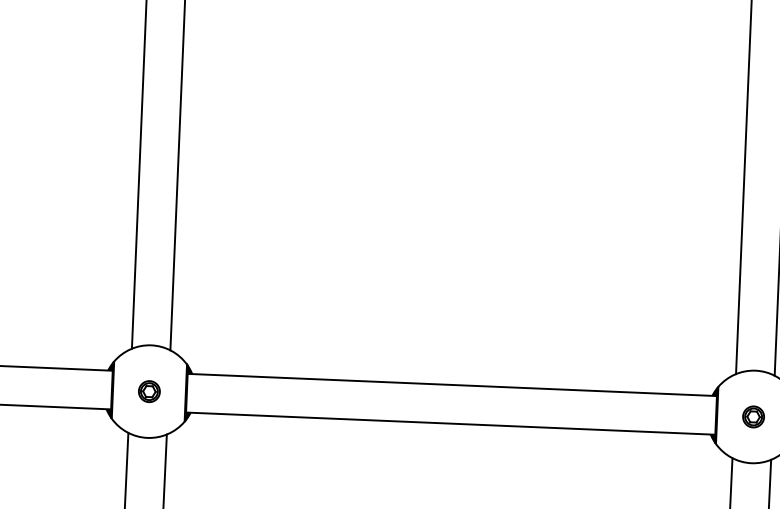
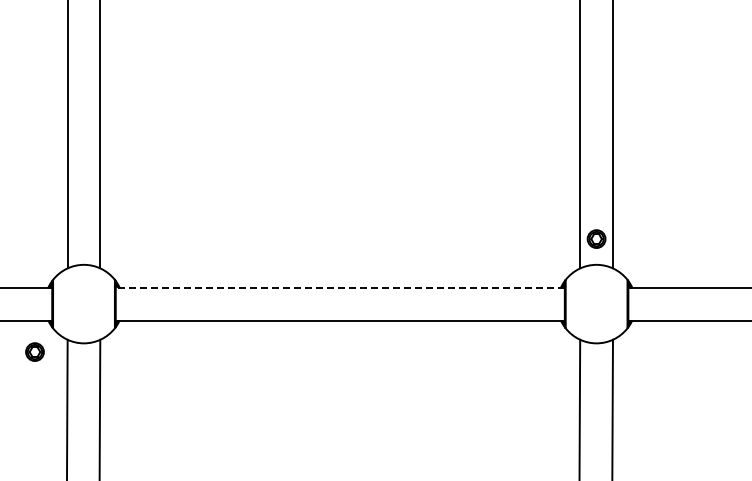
line: (452, 384) -> (340, 287), solid -> dashed
part: (148, 390) -> (34, 351), moved
part: (753, 416) -> (596, 238), moved

